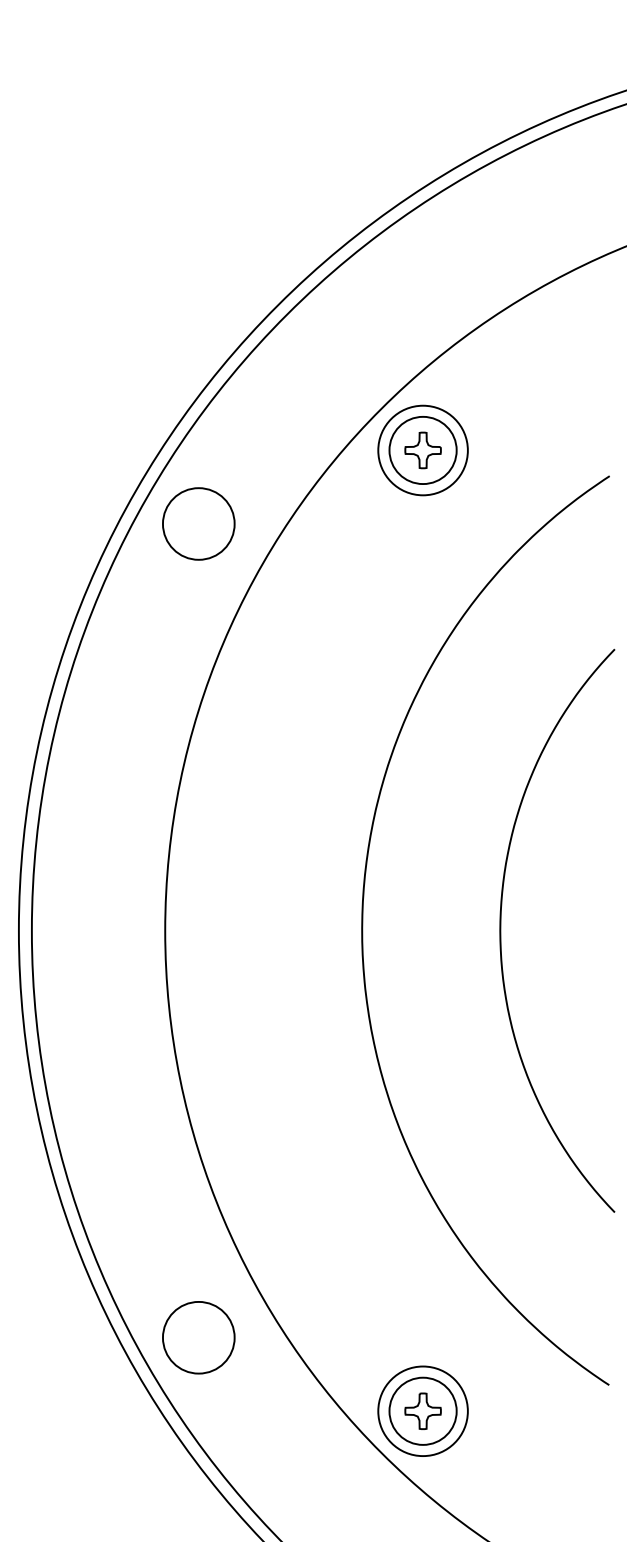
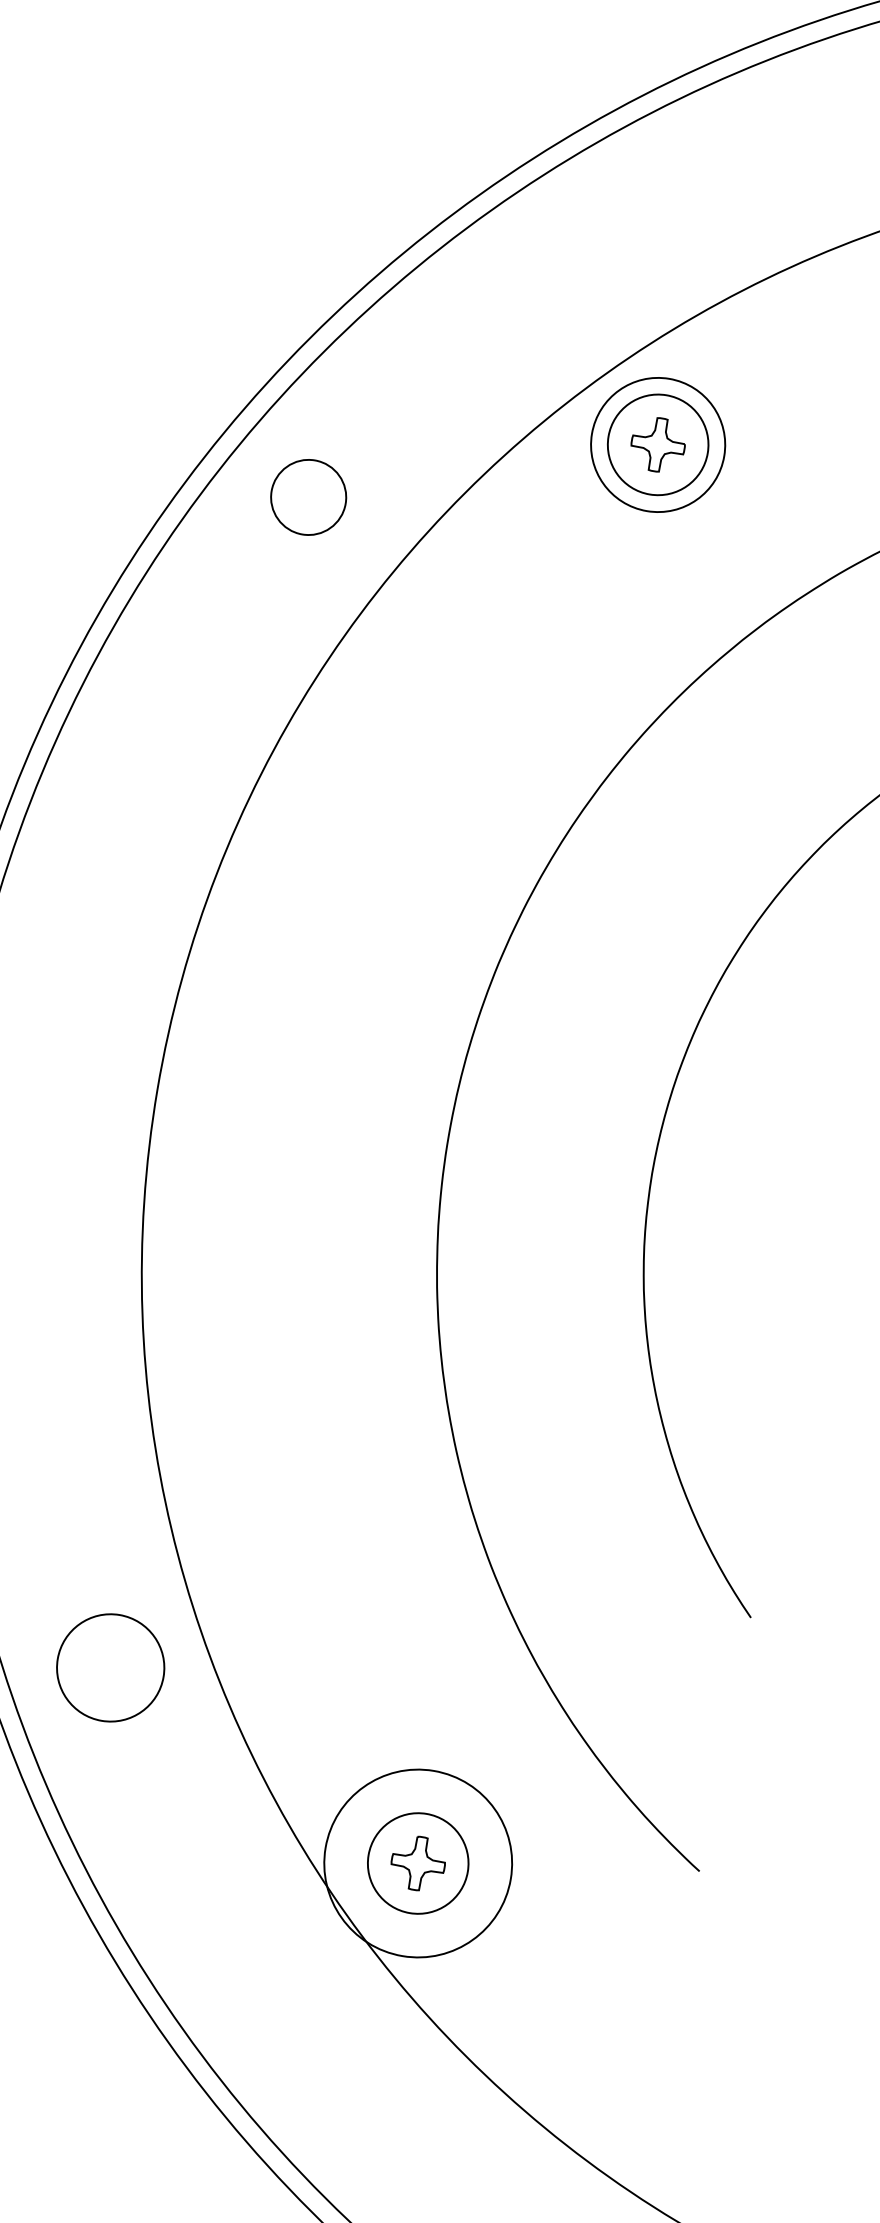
circle: (198, 523) -> (308, 496), size x0.7
circle: (198, 1337) -> (110, 1667), moved
circle: (422, 1411) -> (417, 1863), size x1.4

